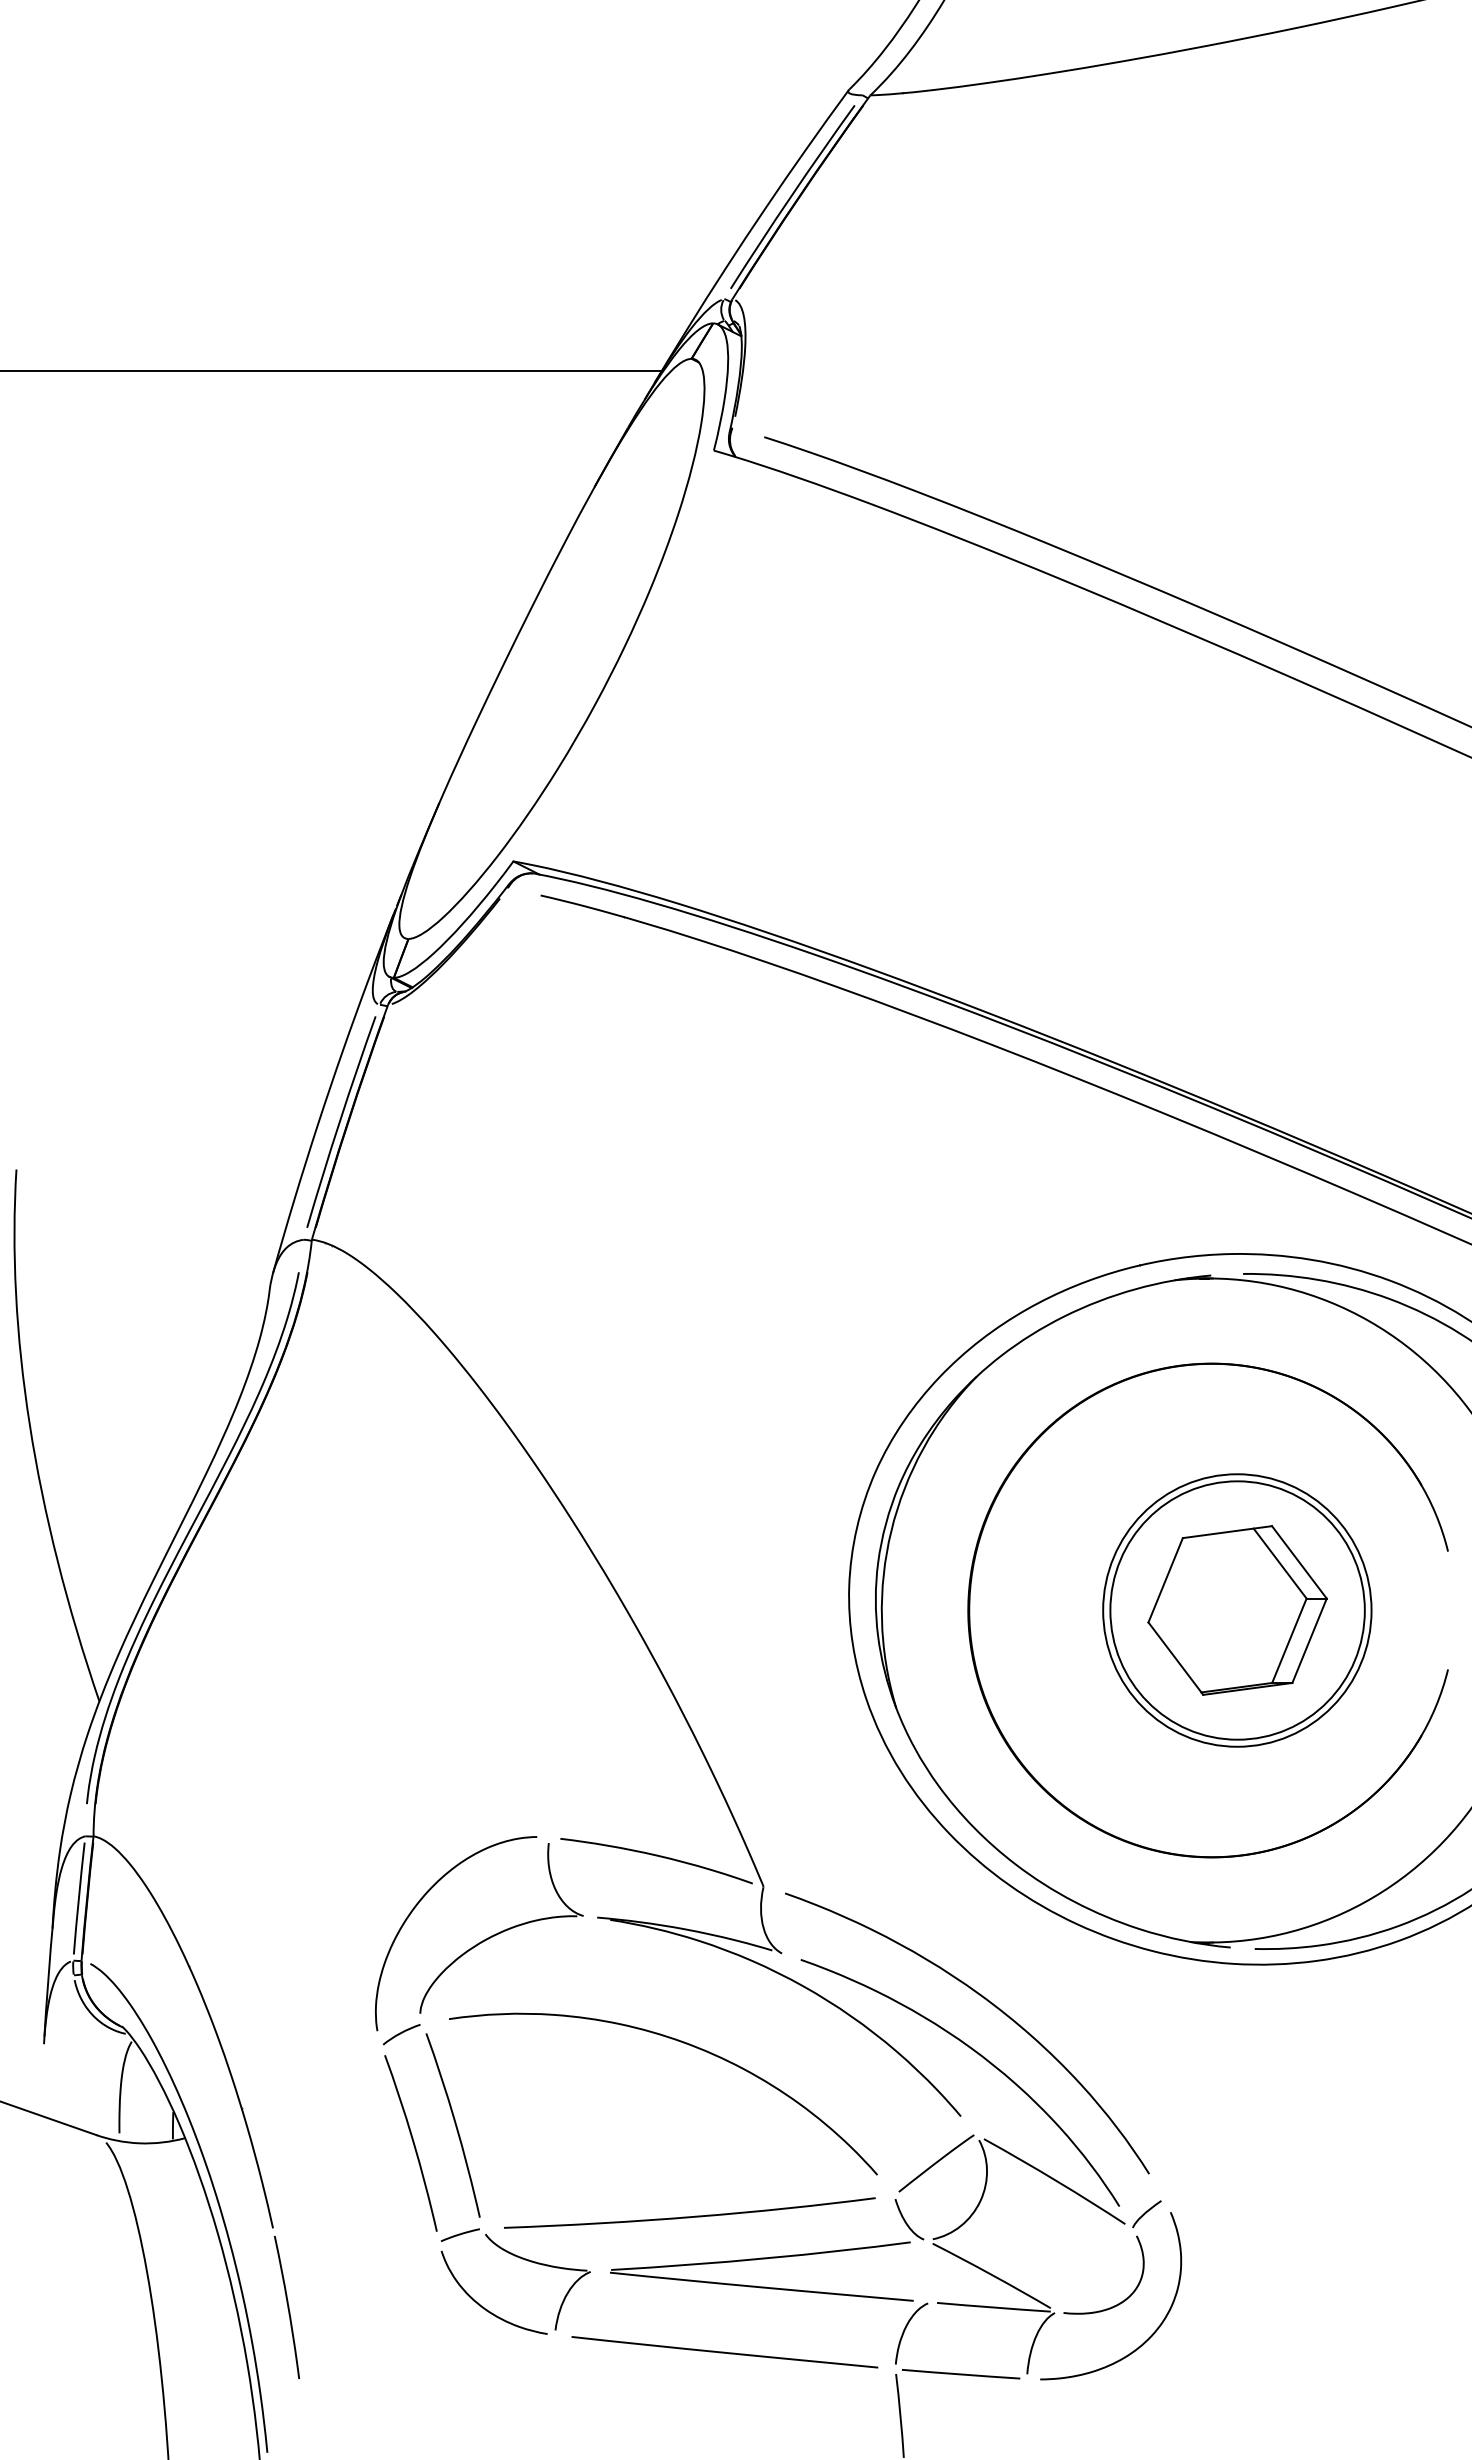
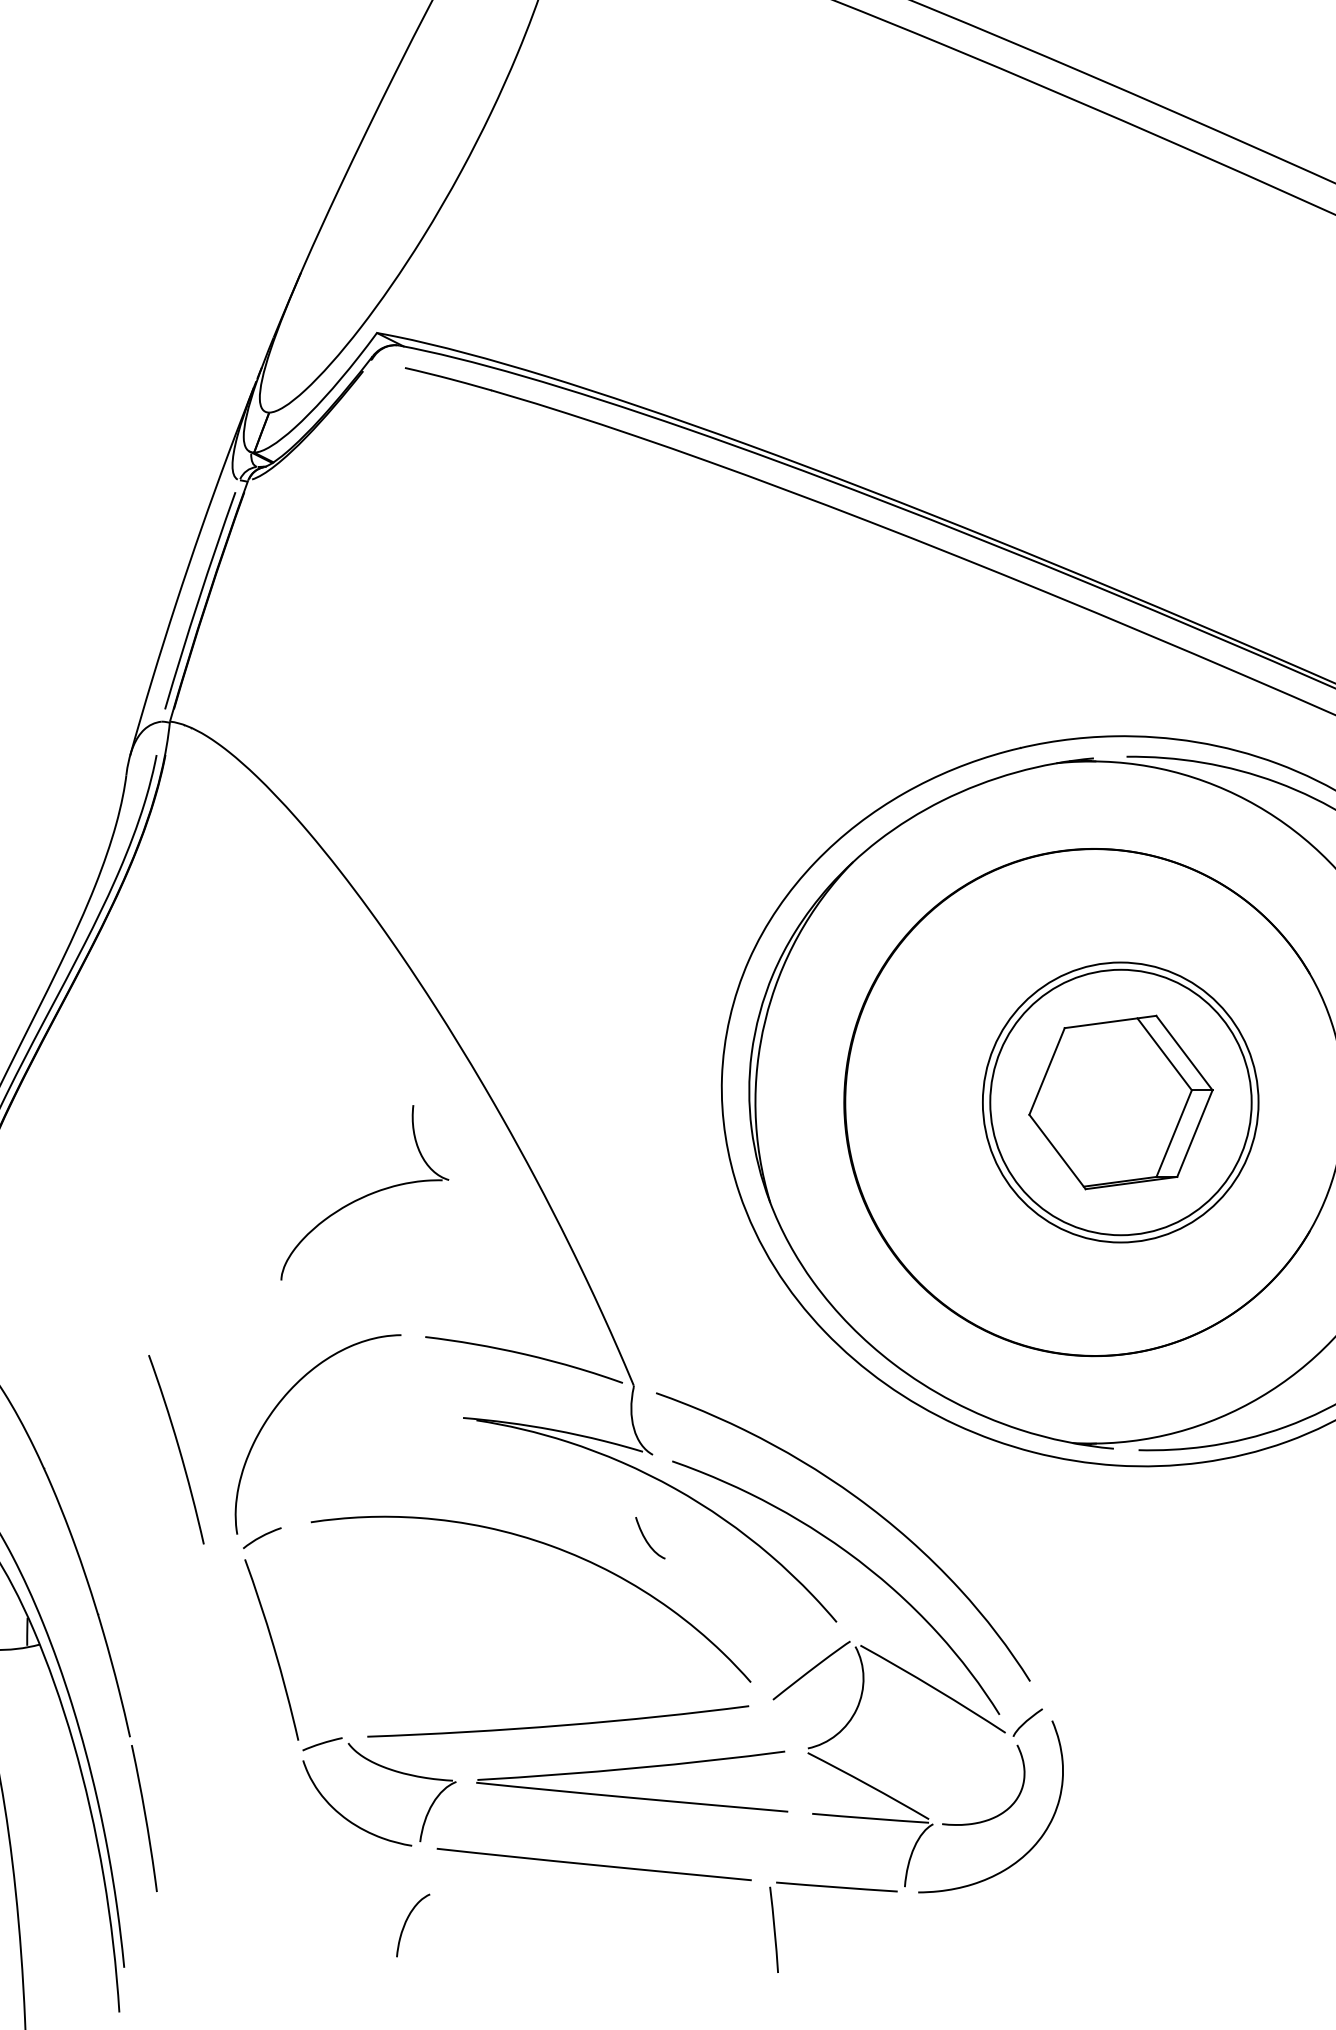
part: (501, 1928) -> (364, 1192), moved
curve: (454, 2123) -> (177, 1447), moved
curve: (906, 2221) -> (647, 1540), moved
curve: (905, 2330) -> (406, 1922), moved

